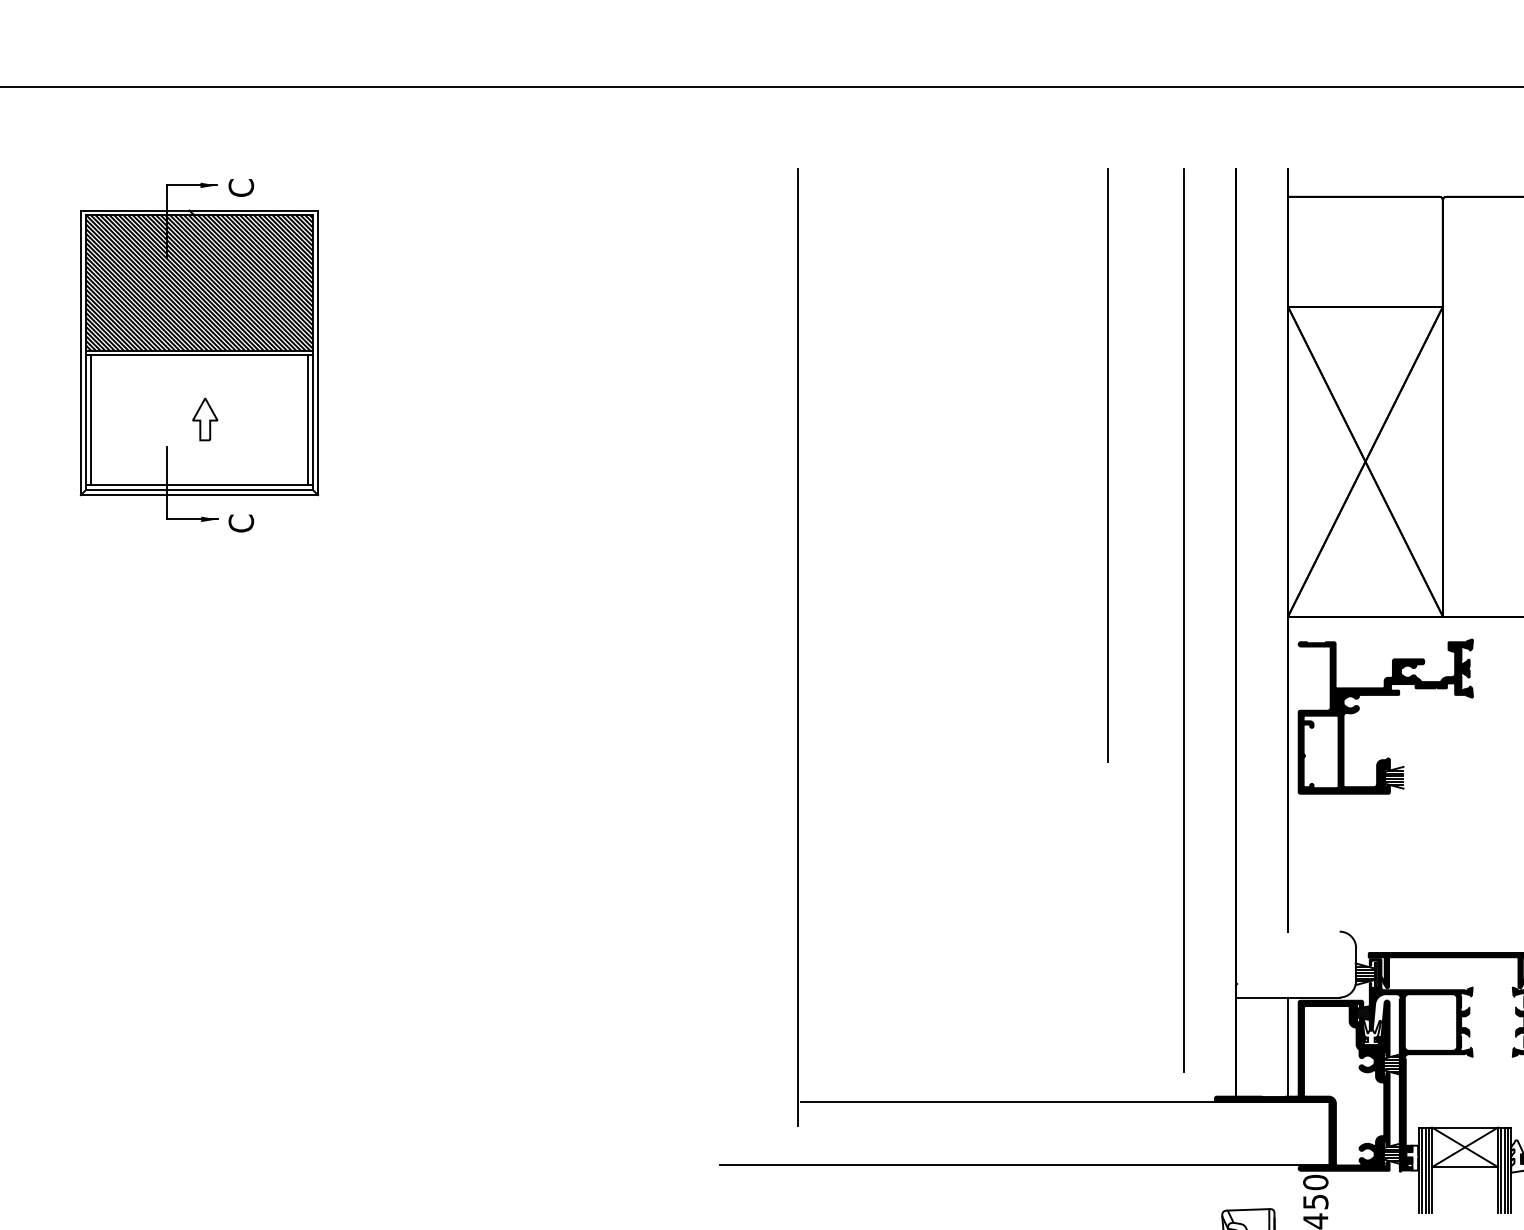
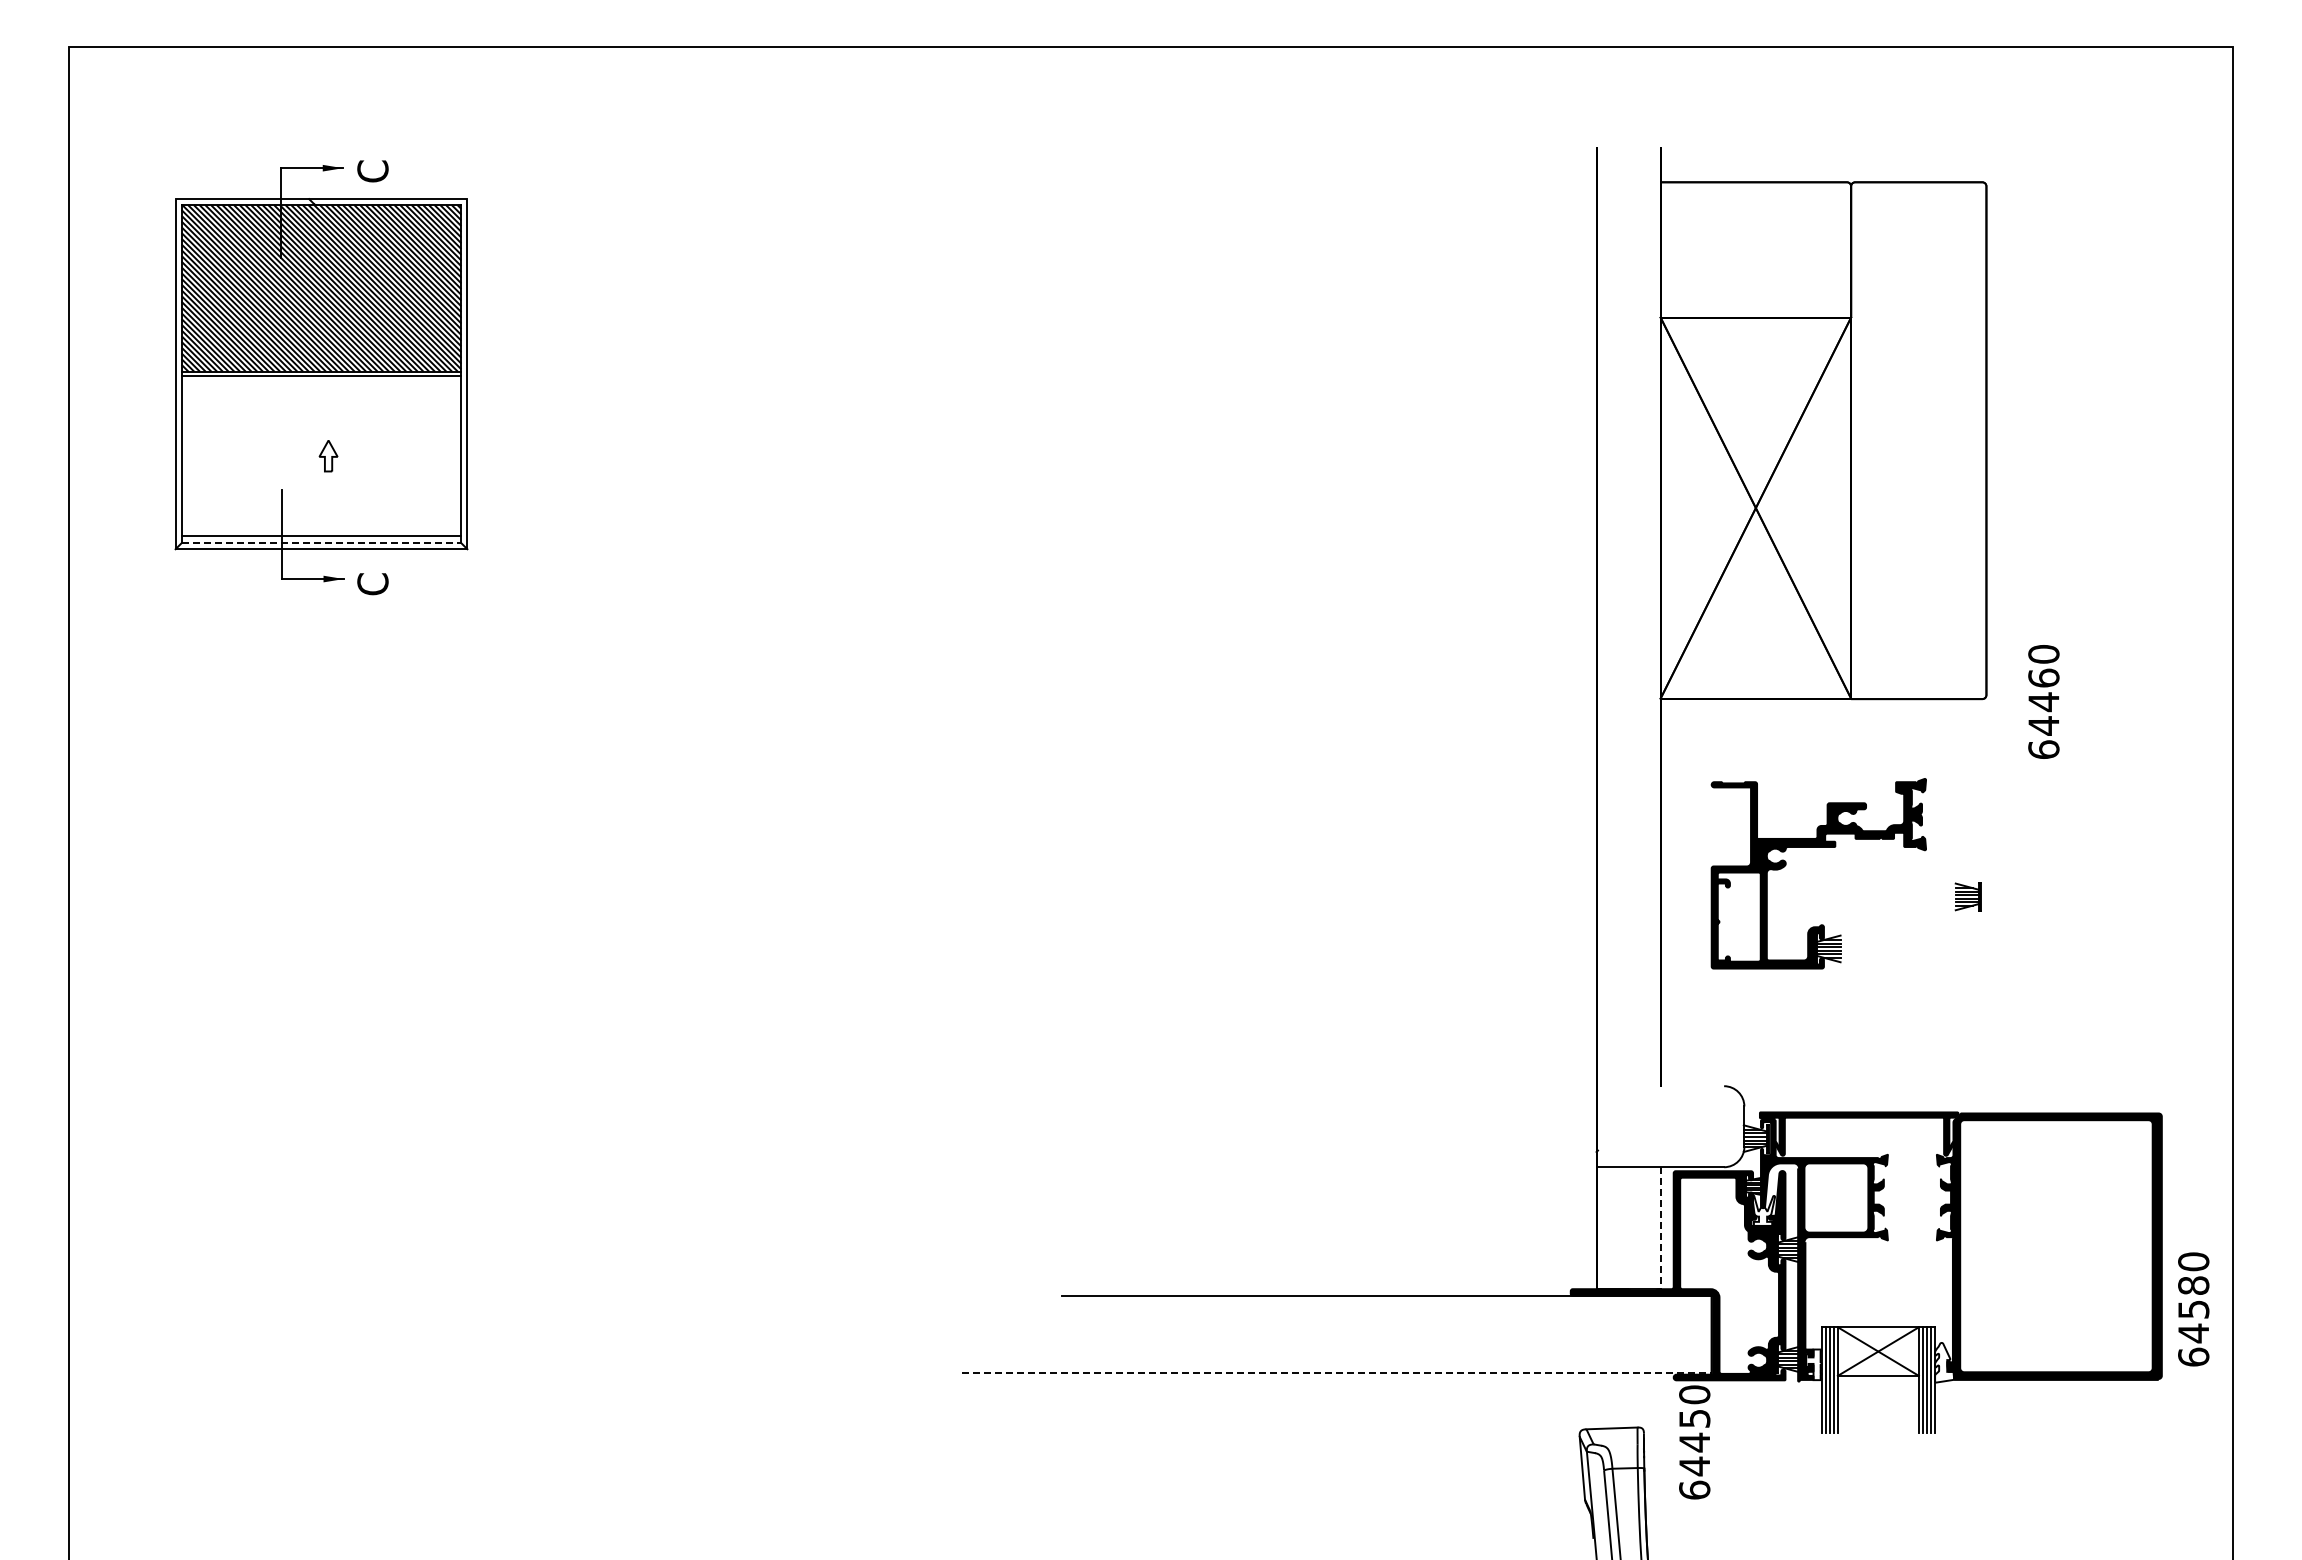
part: (205, 418) -> (328, 455), size x0.6
line: (91, 419) -> (188, 456), removed
line: (307, 419) -> (454, 456), removed
line: (1107, 465) -> (1438, 512), removed
line: (199, 490) -> (321, 543), solid -> dashed
line: (1183, 620) -> (1532, 703), removed
line: (798, 647) -> (1058, 736), removed
part: (1385, 695) -> (1818, 847), moved
line: (1287, 1047) -> (1660, 1228), solid -> dashed
line: (1024, 1165) -> (1336, 1373), solid -> dashed

